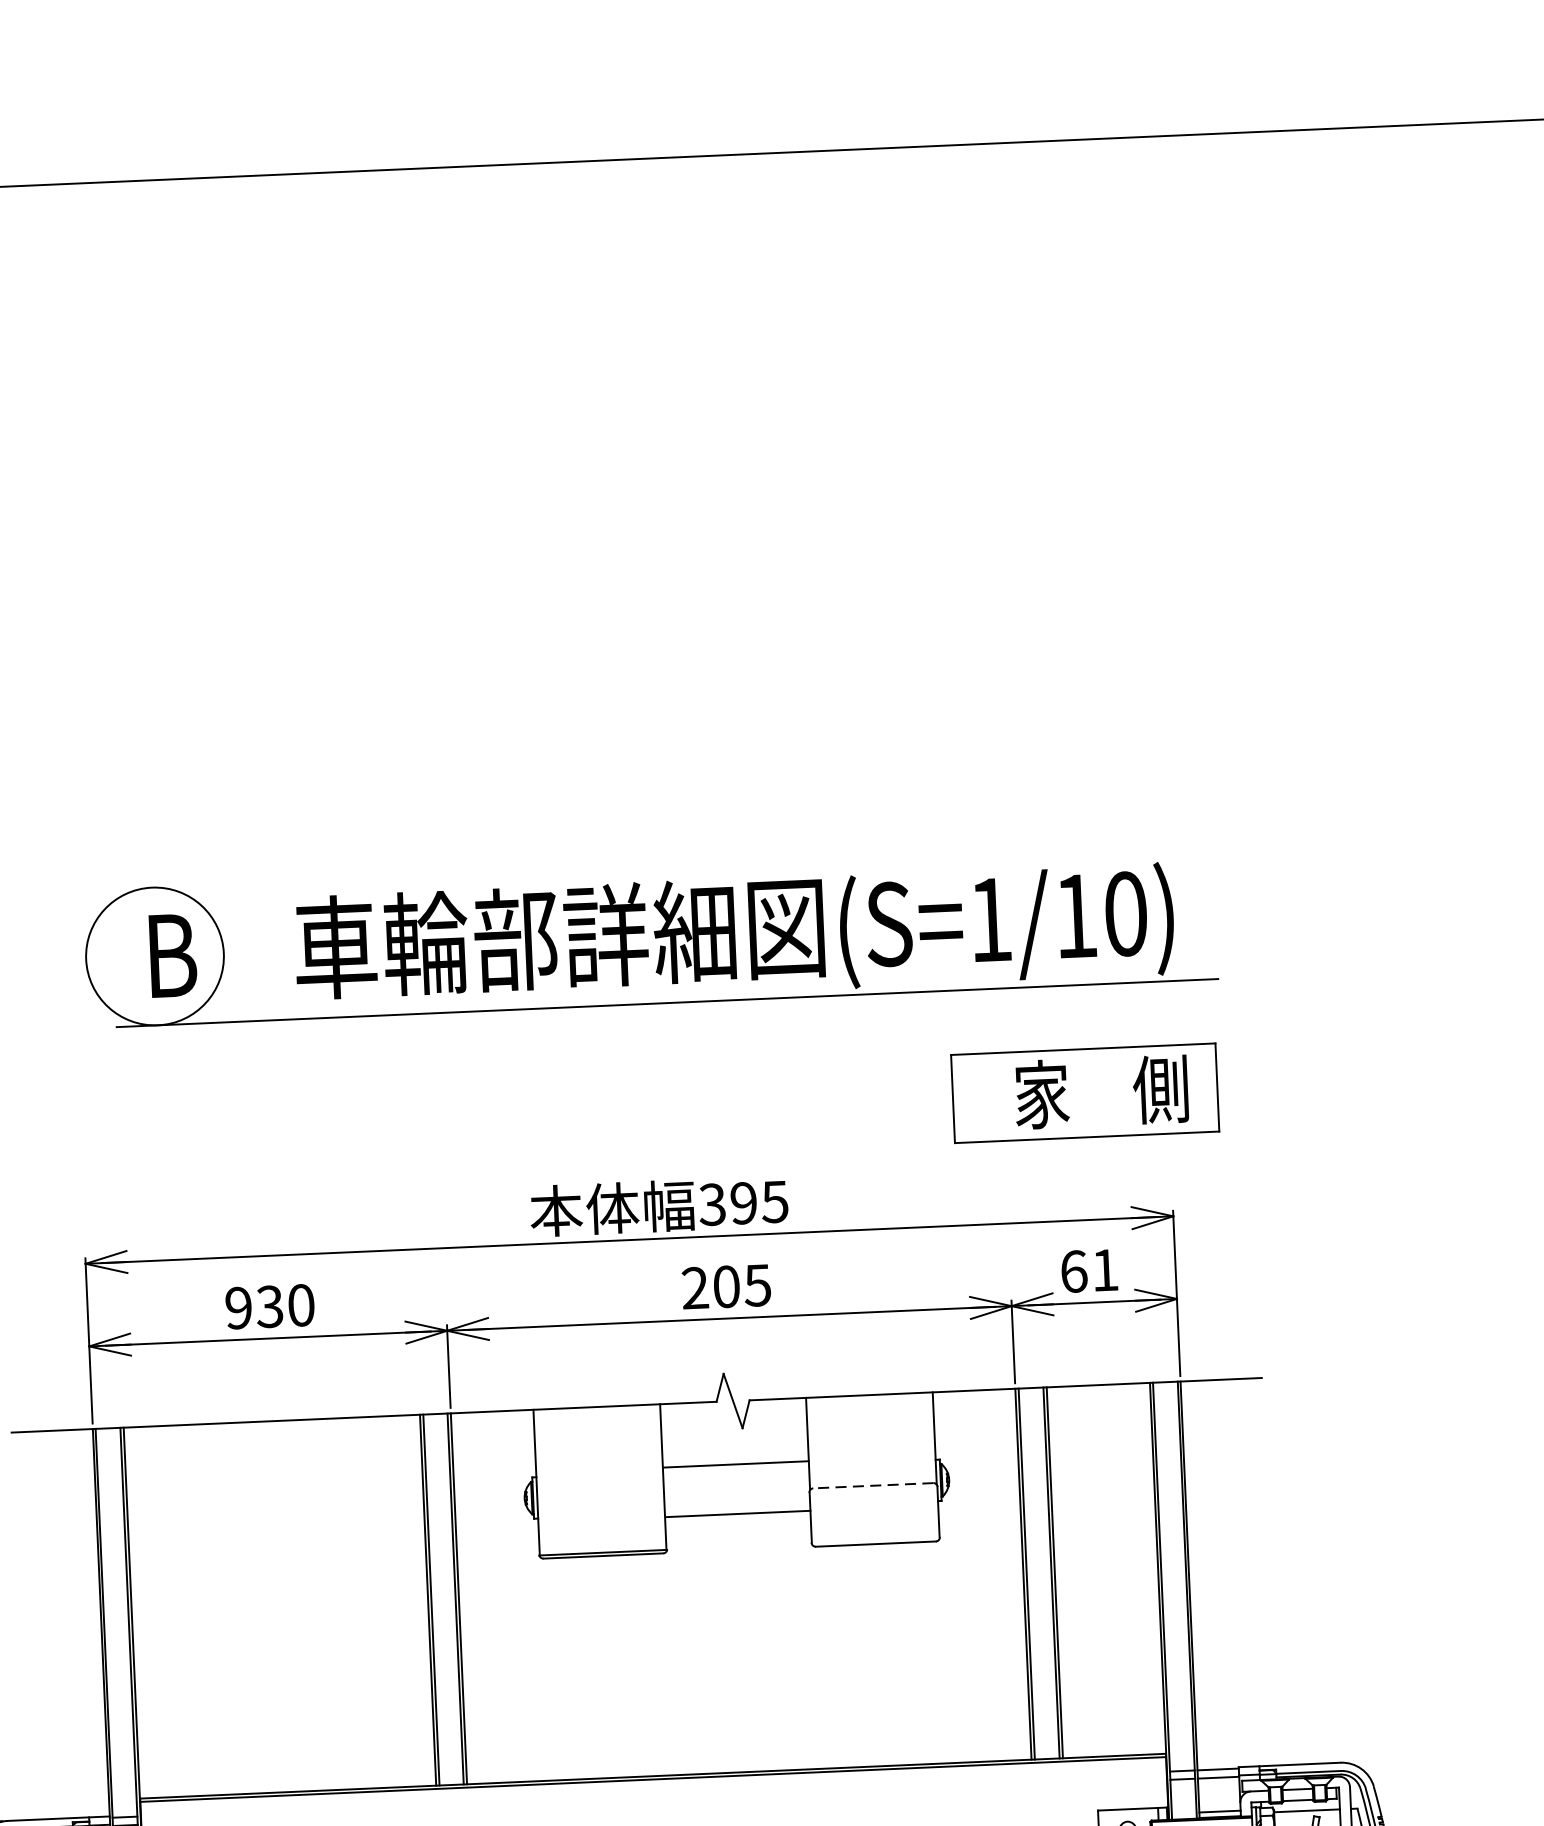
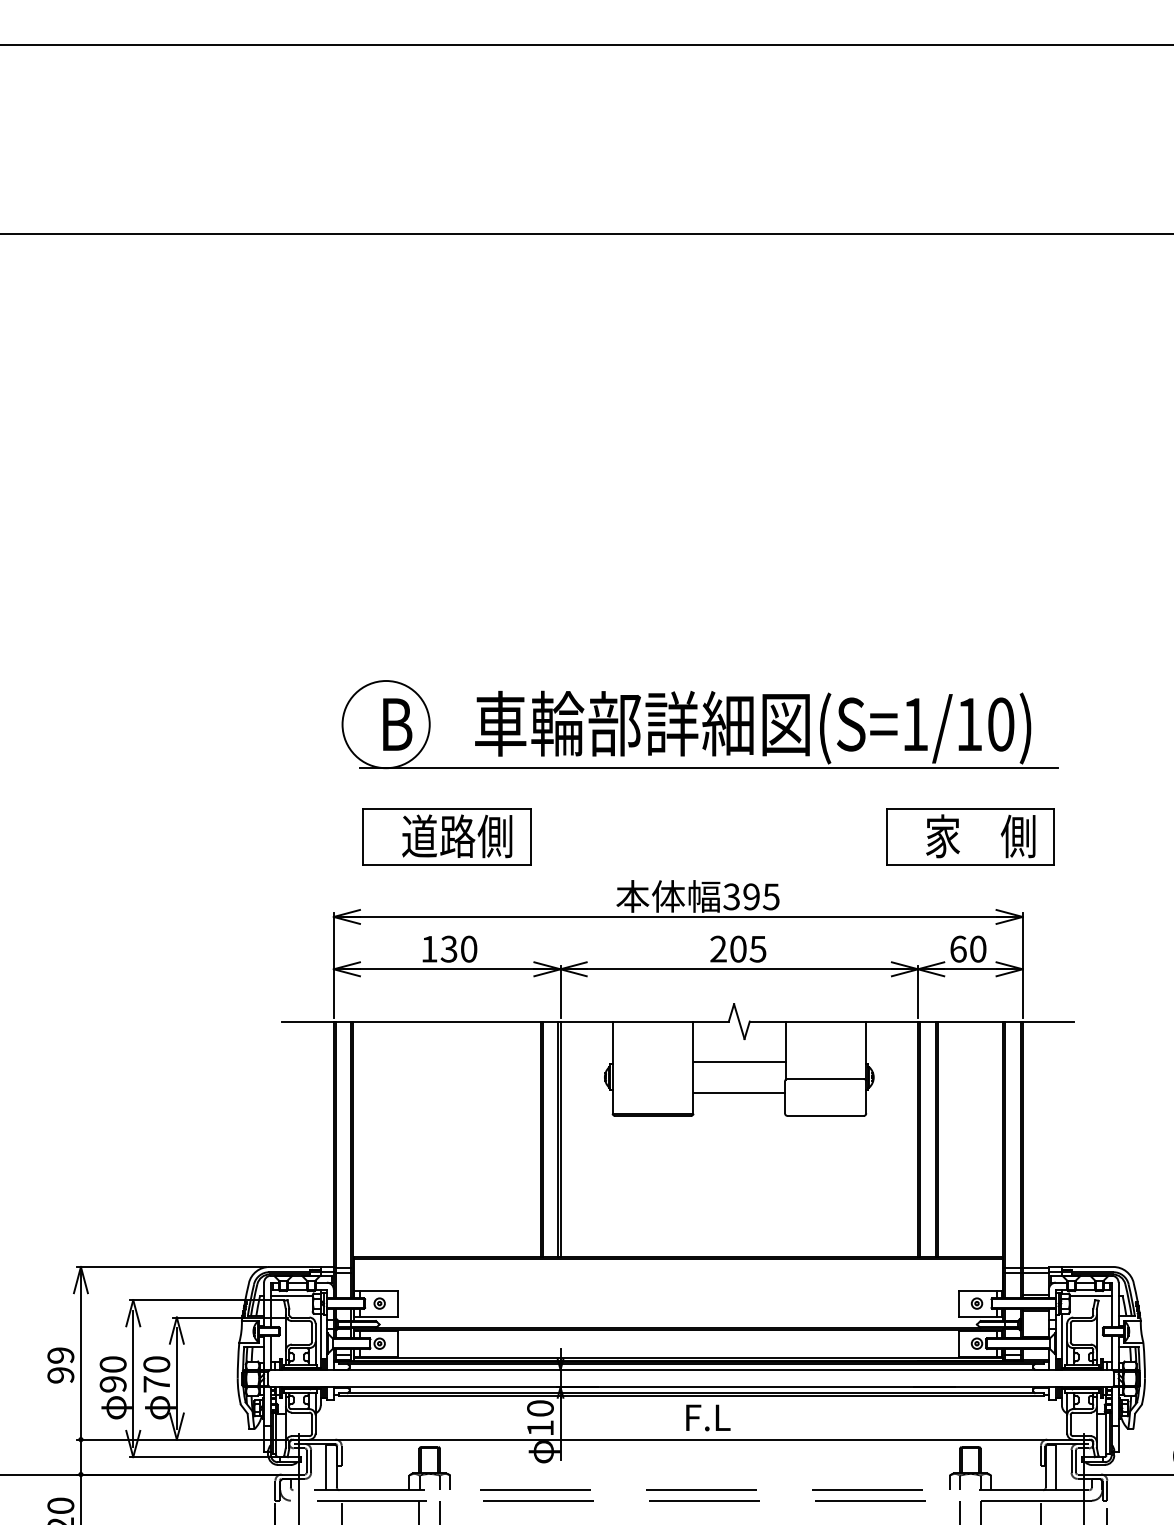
part: (258, 1129) -> (446, 836), added
text: (1105, 1269) -> (978, 948), 61 -> 60
text: (238, 1307) -> (429, 948), 930 -> 130
line: (873, 1484) -> (825, 1078), dashed -> solid

